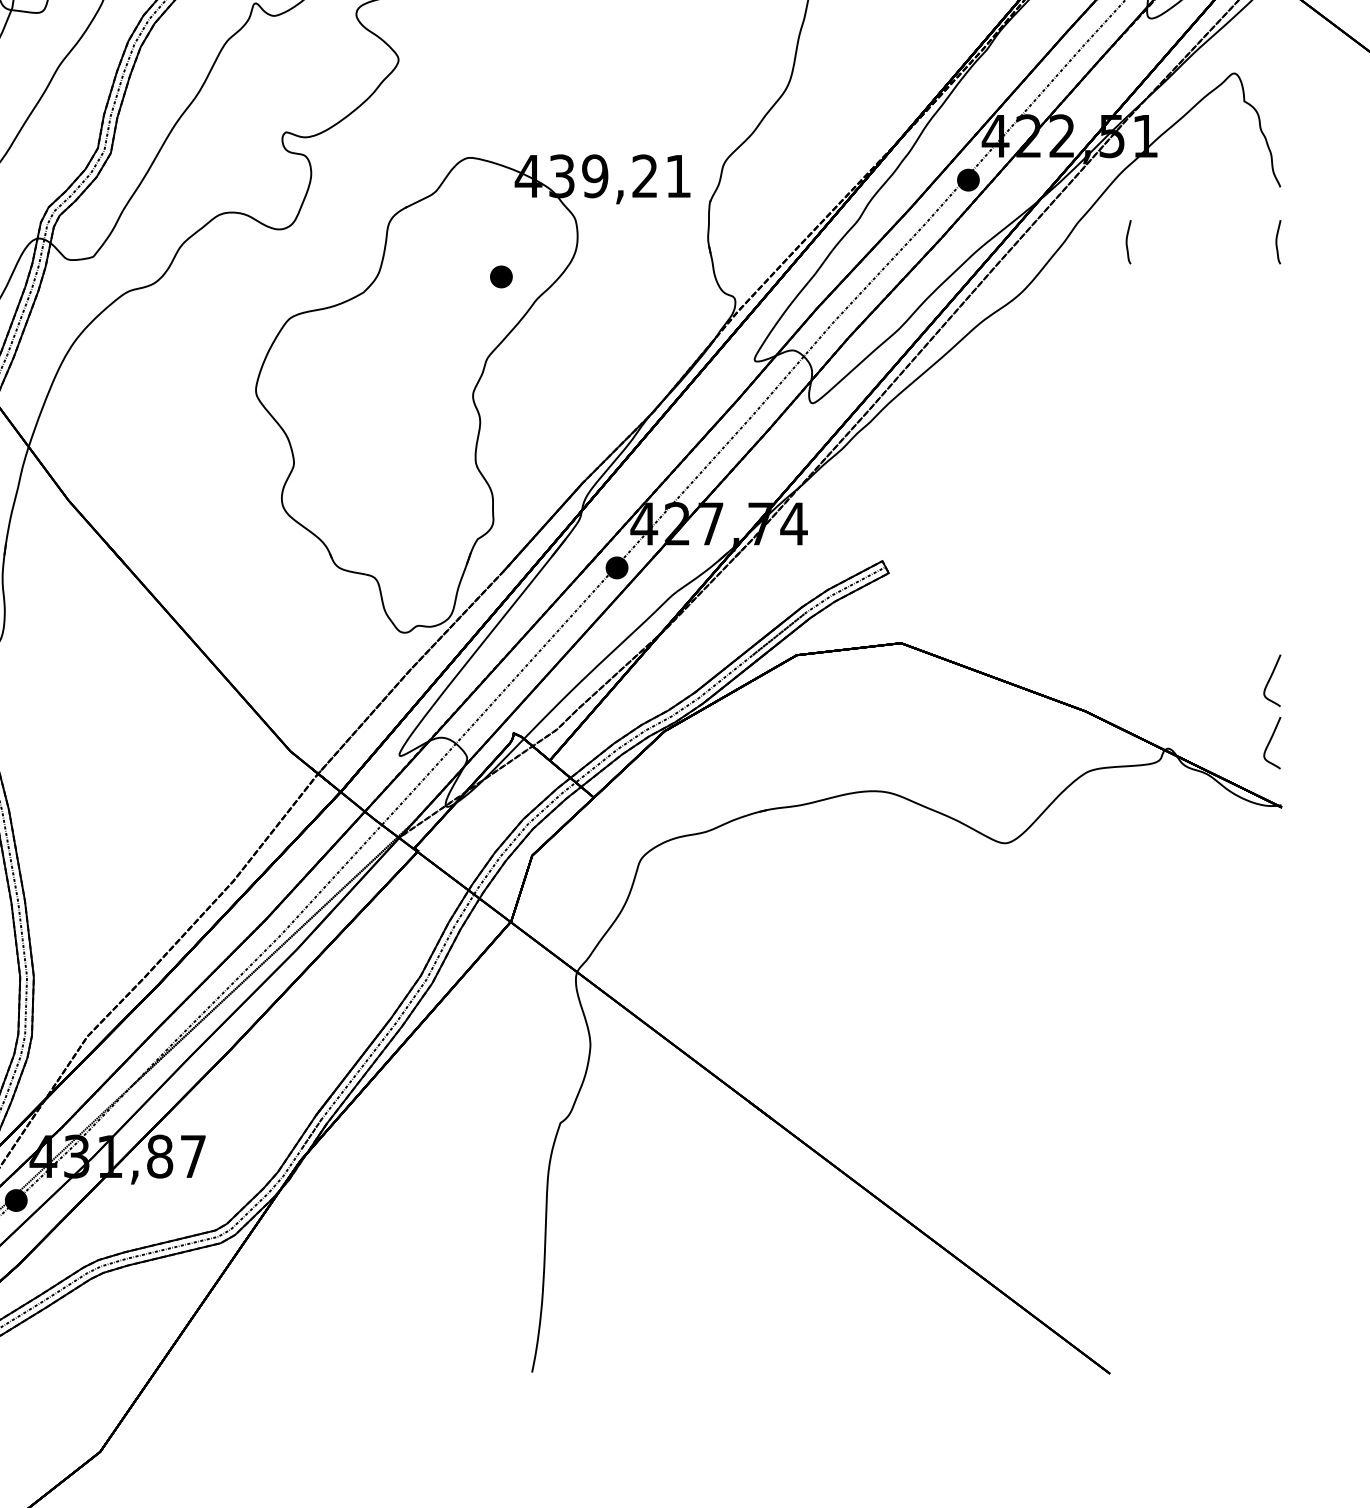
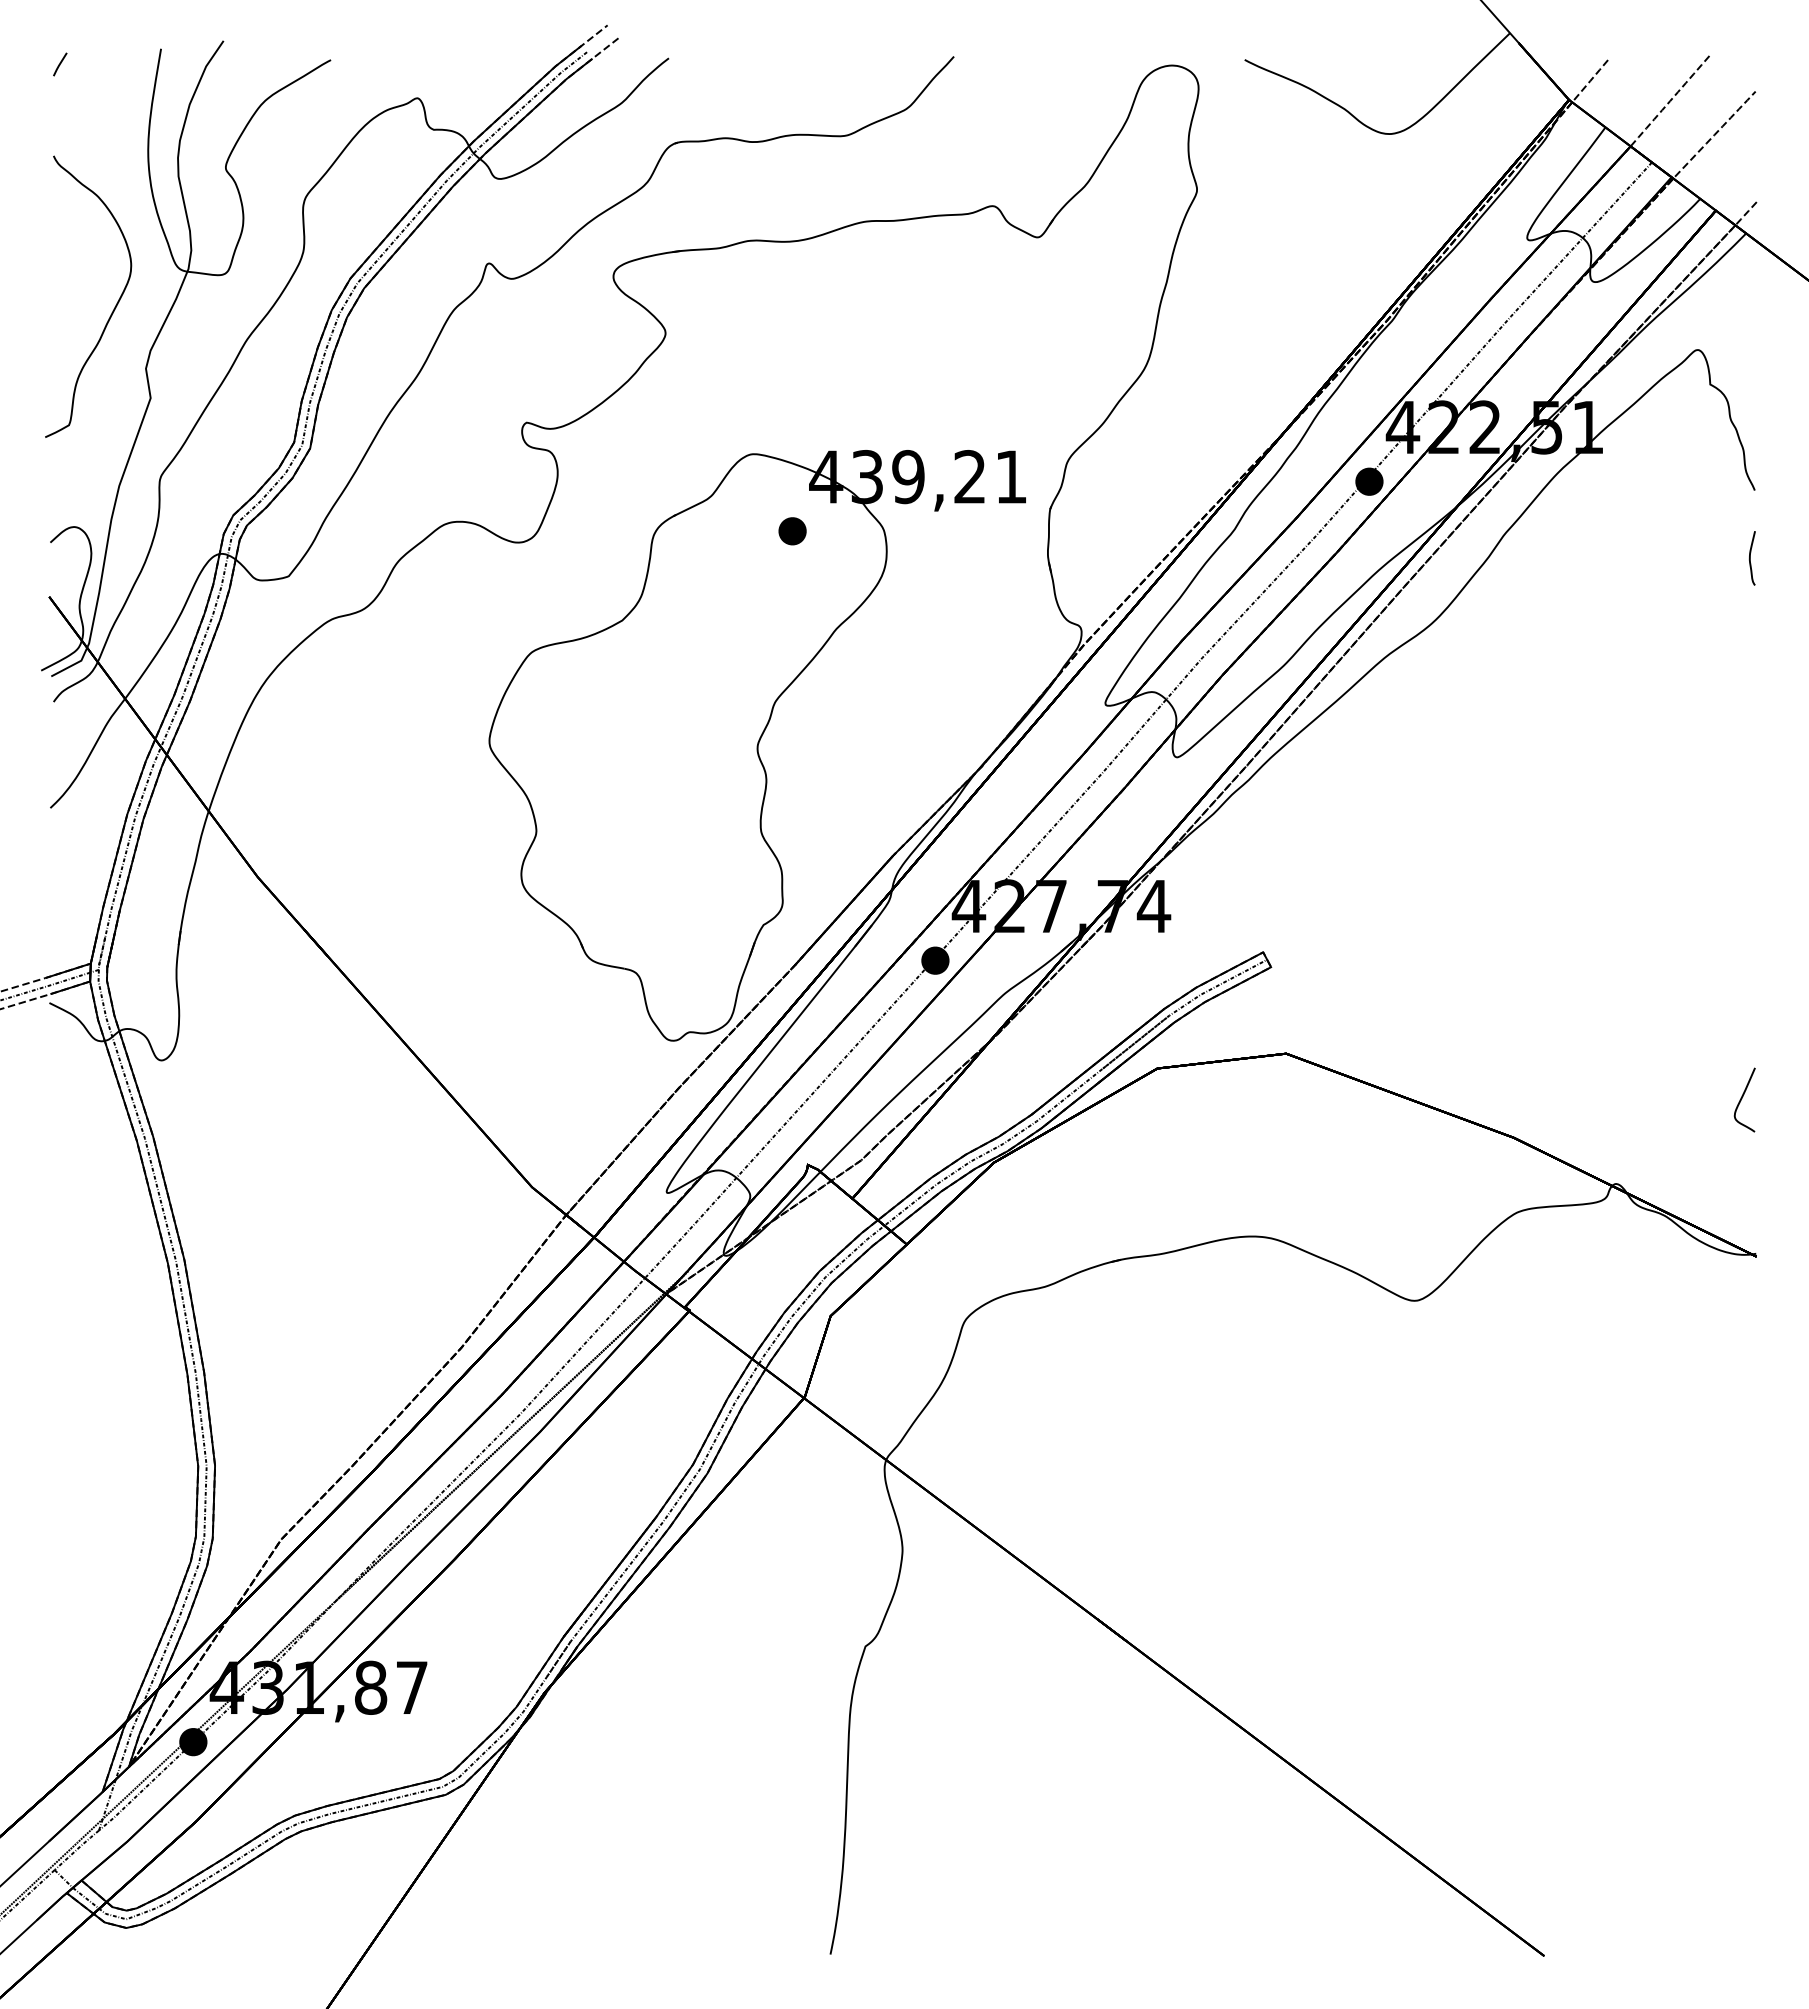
curve: (1127, 242) -> (1565, 558), removed
part: (501, 277) -> (792, 531), moved
curve: (1270, 741) -> (1742, 1175), removed

